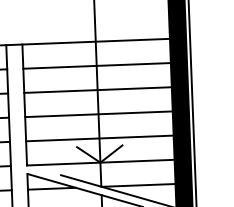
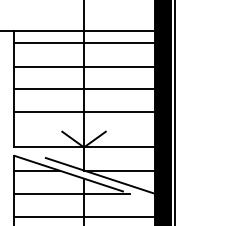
line: (97, 65) -> (84, 42), moved
line: (98, 89) -> (84, 66), moved
line: (99, 114) -> (84, 89), moved
line: (99, 138) -> (84, 112), moved

